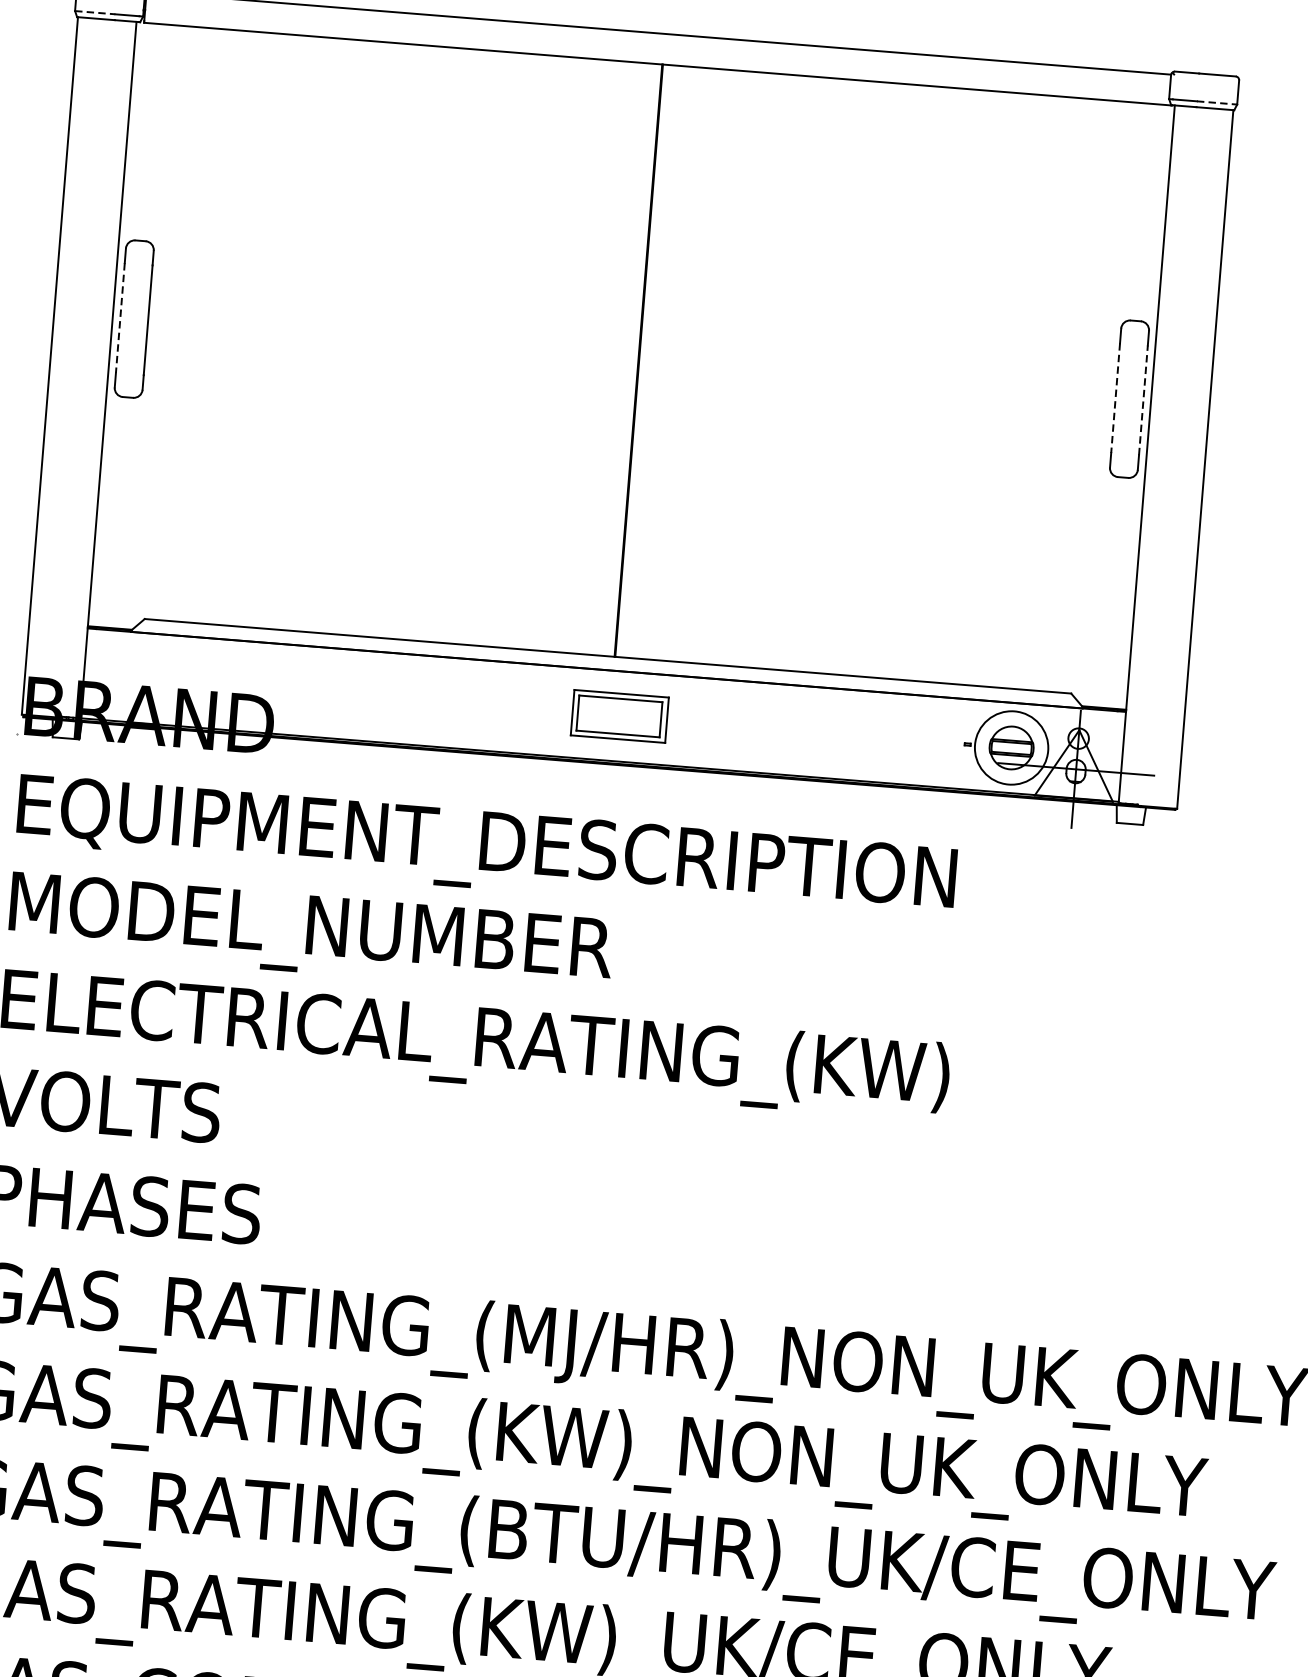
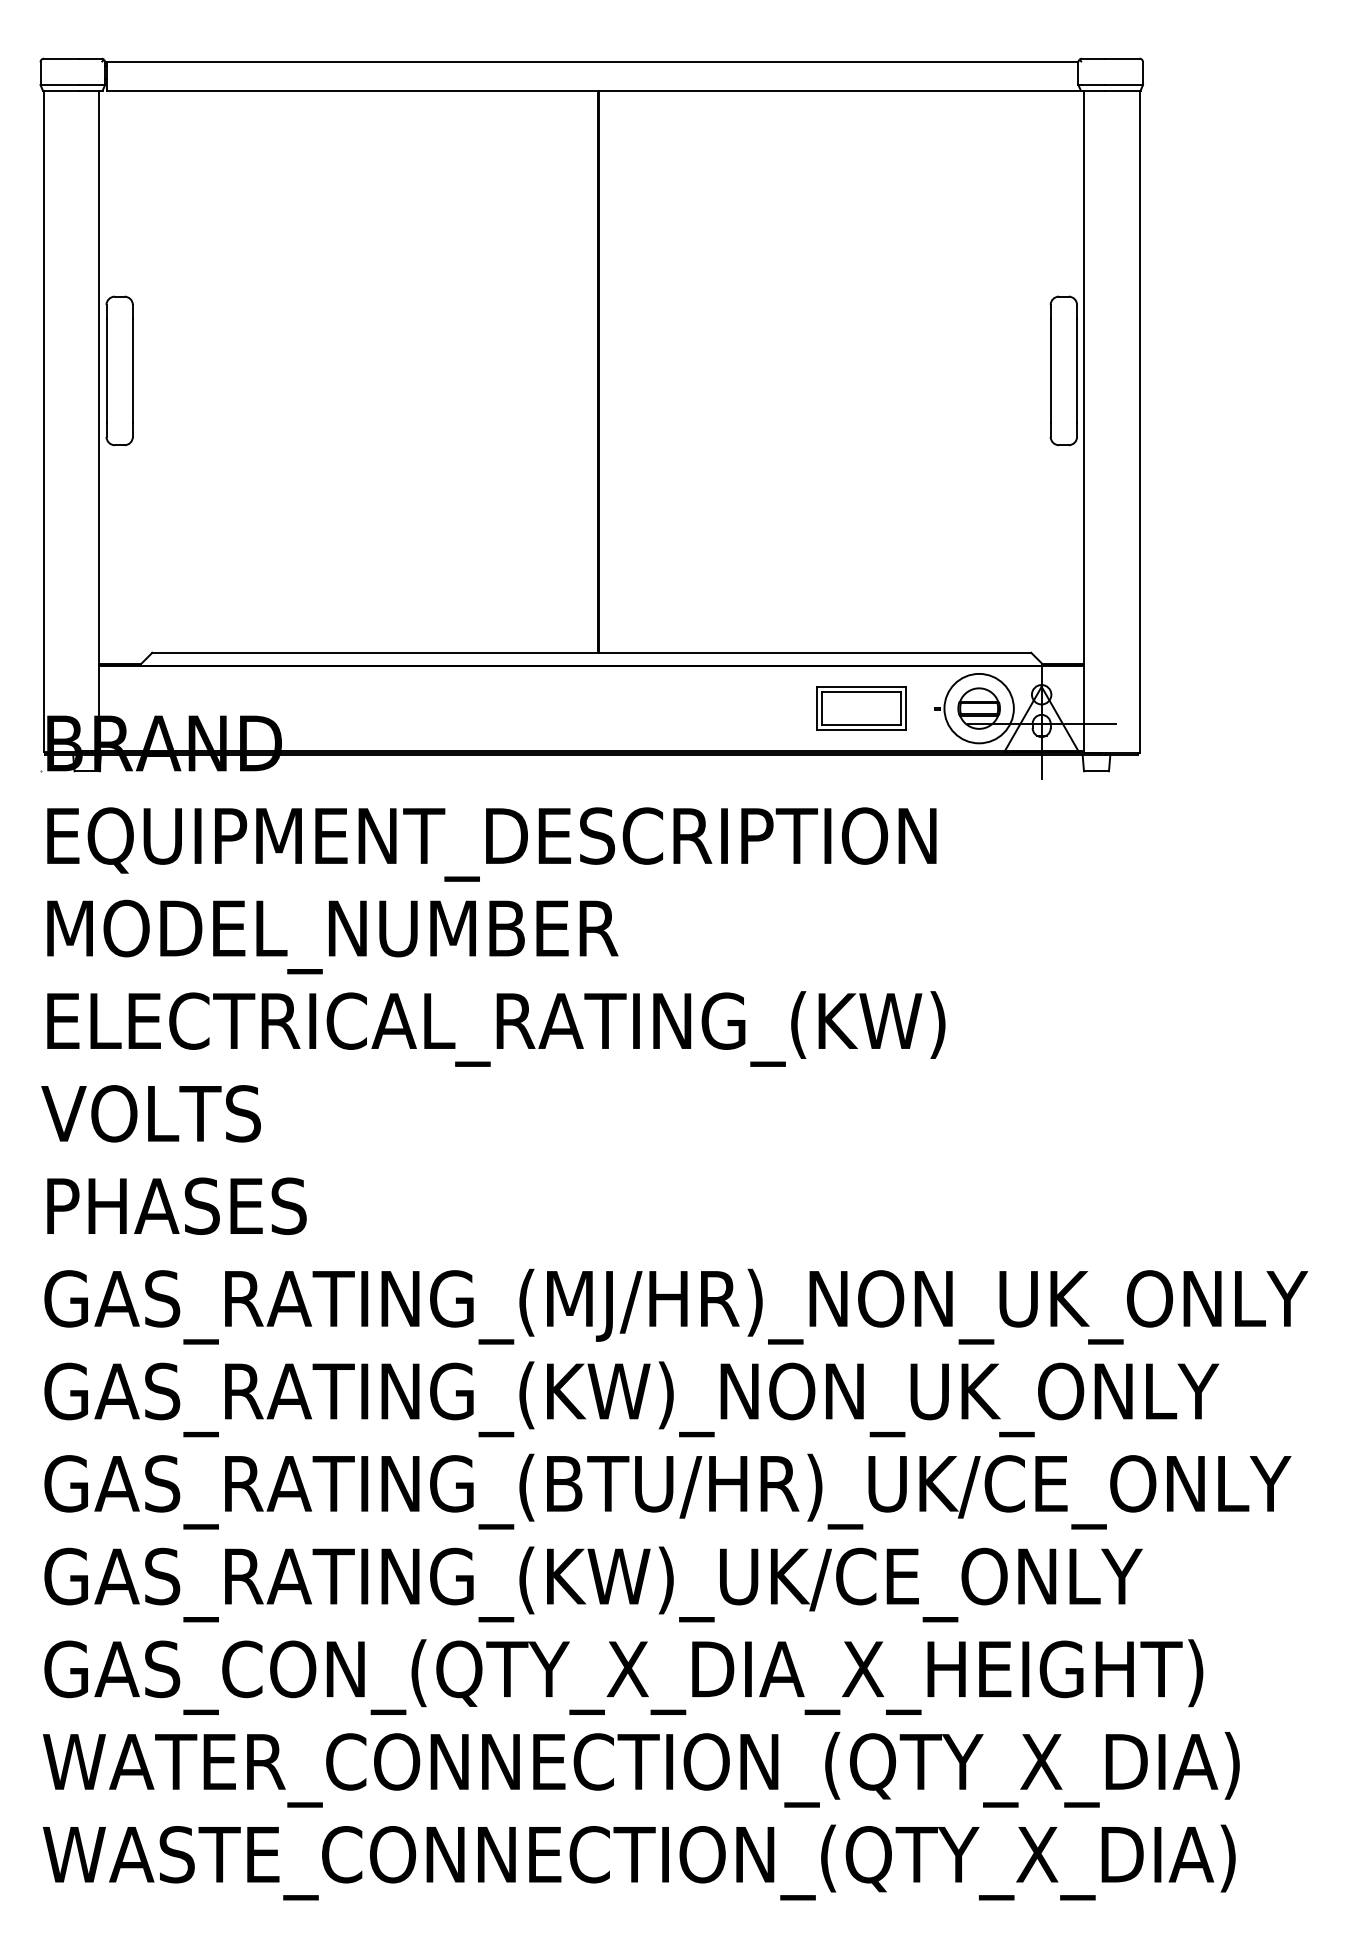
line: (96, 13) -> (60, 85), dashed -> solid
line: (1217, 103) -> (1124, 85), dashed -> solid
line: (120, 318) -> (106, 371), dashed -> solid
line: (1115, 398) -> (1050, 371), dashed -> solid
line: (1143, 399) -> (1077, 370), dashed -> solid
part: (619, 716) -> (861, 708), moved

